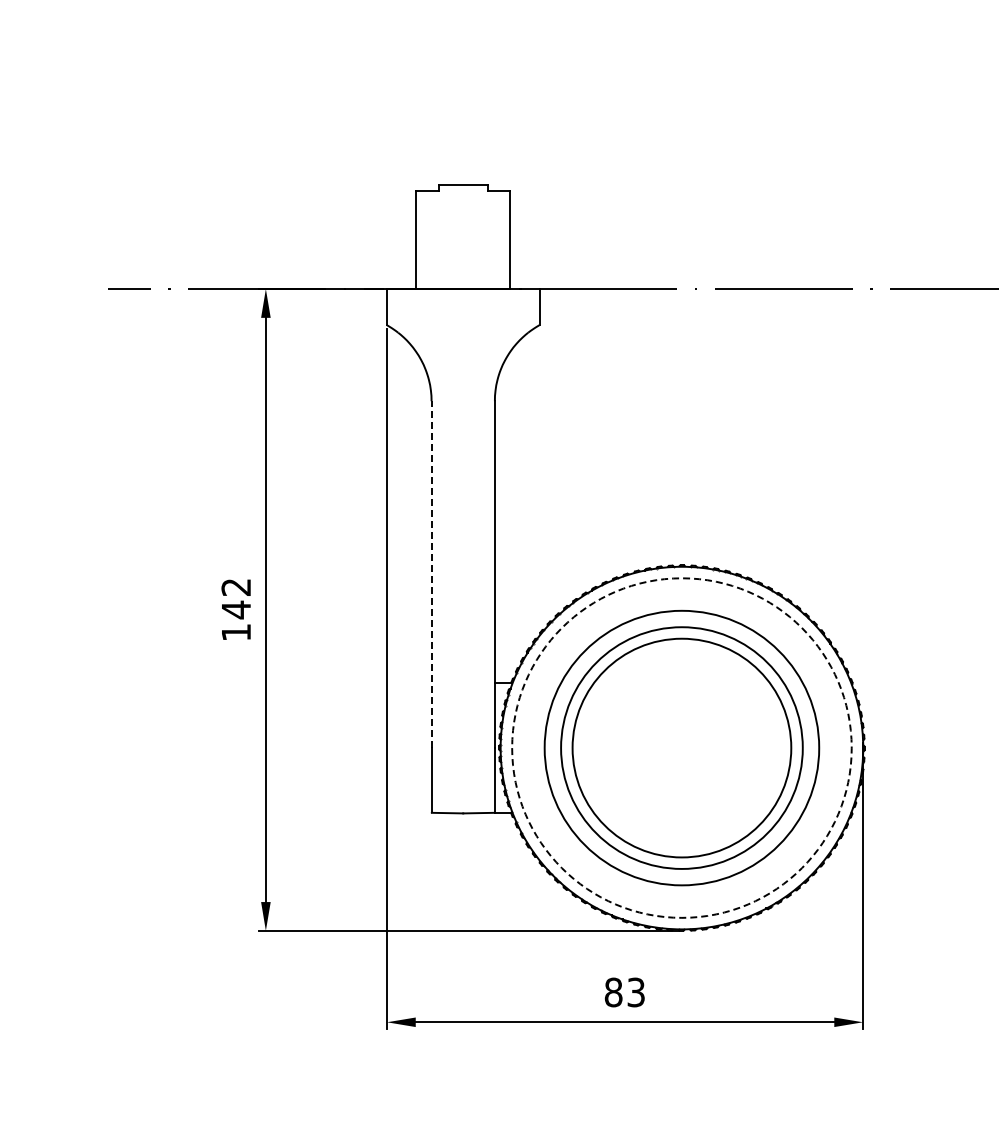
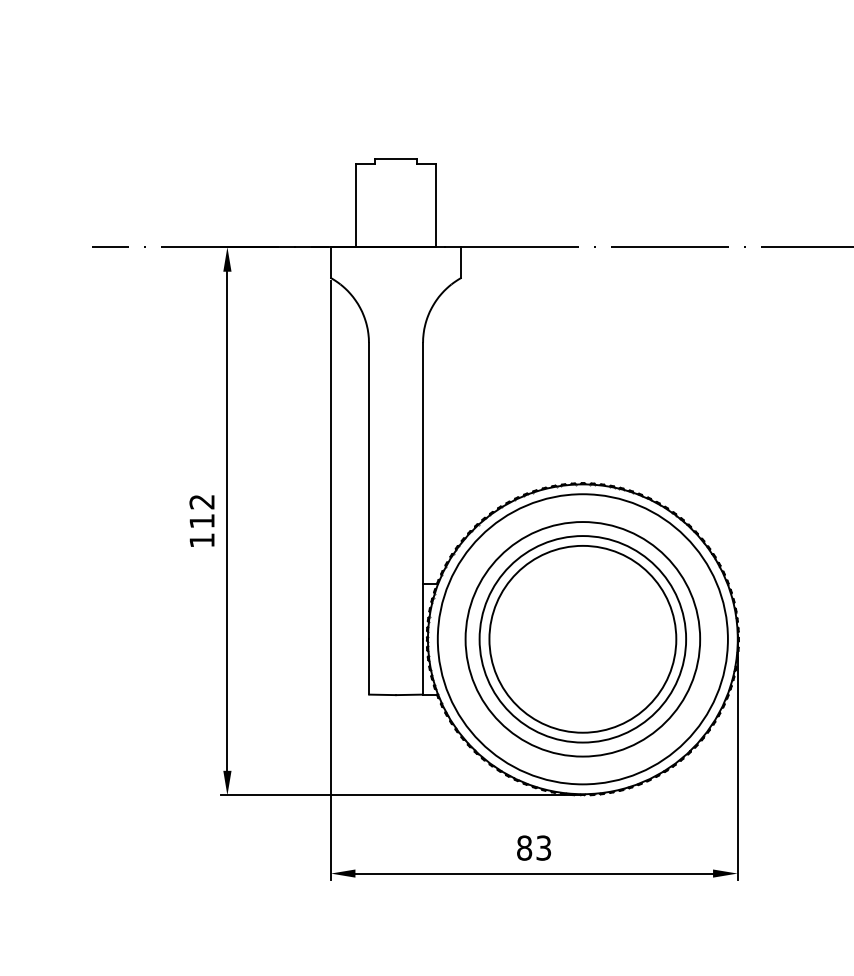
line: (431, 574) -> (368, 490), dashed -> solid
text: (236, 609) -> (202, 520), 142 -> 112
circle: (681, 747) -> (582, 638), dashed -> solid

